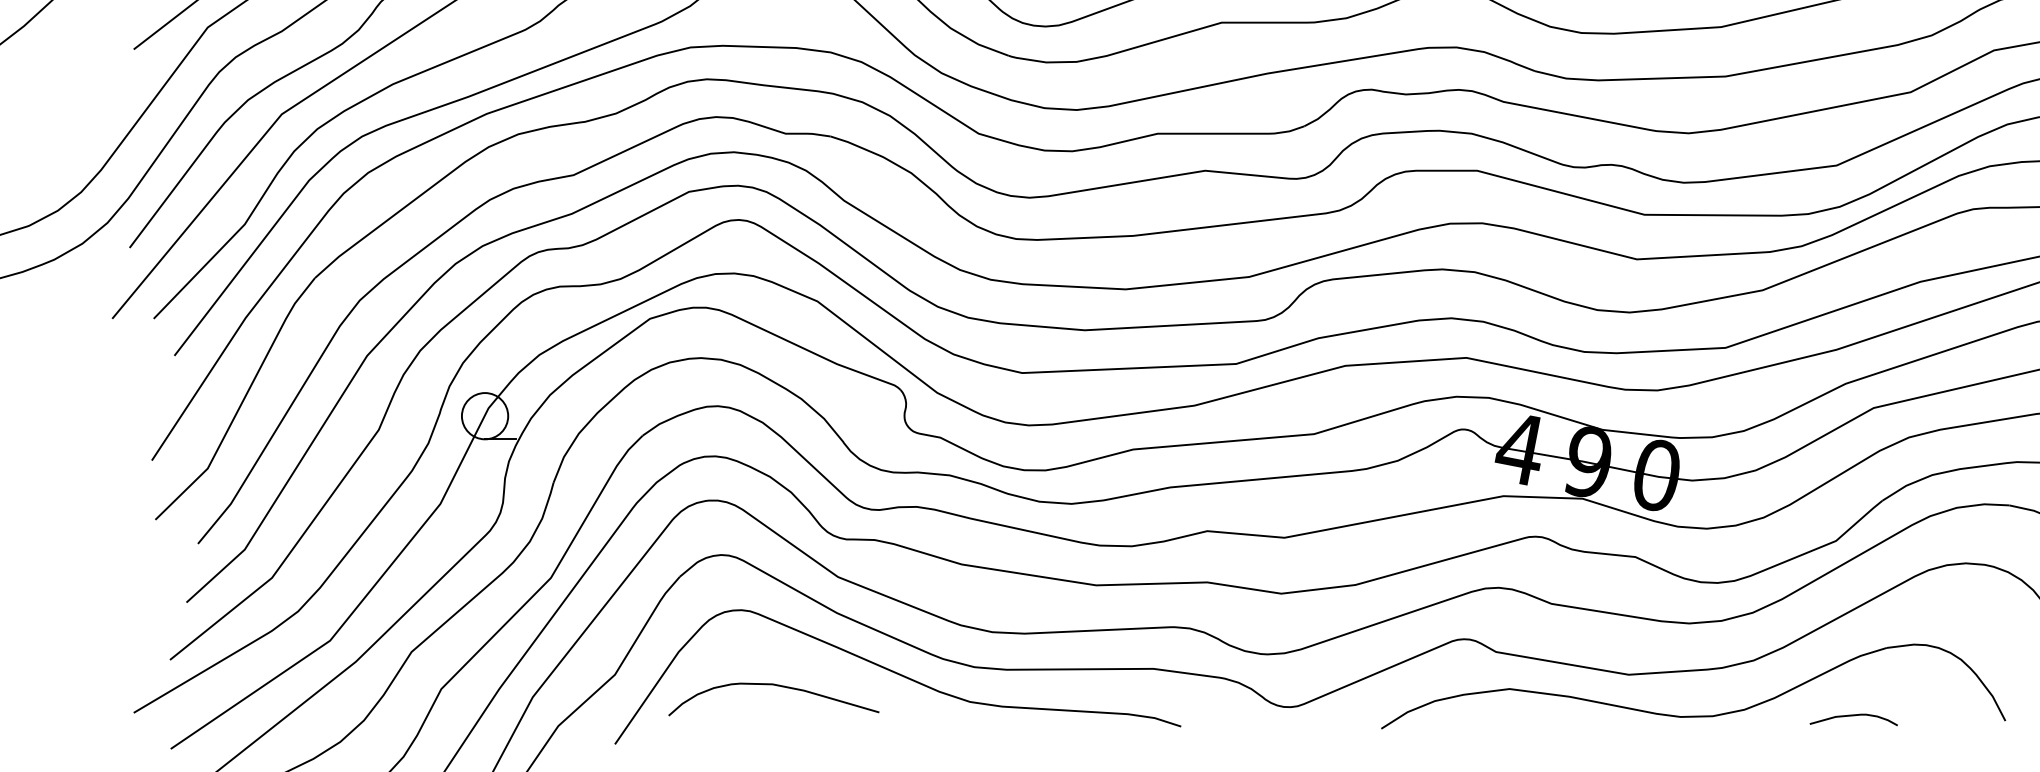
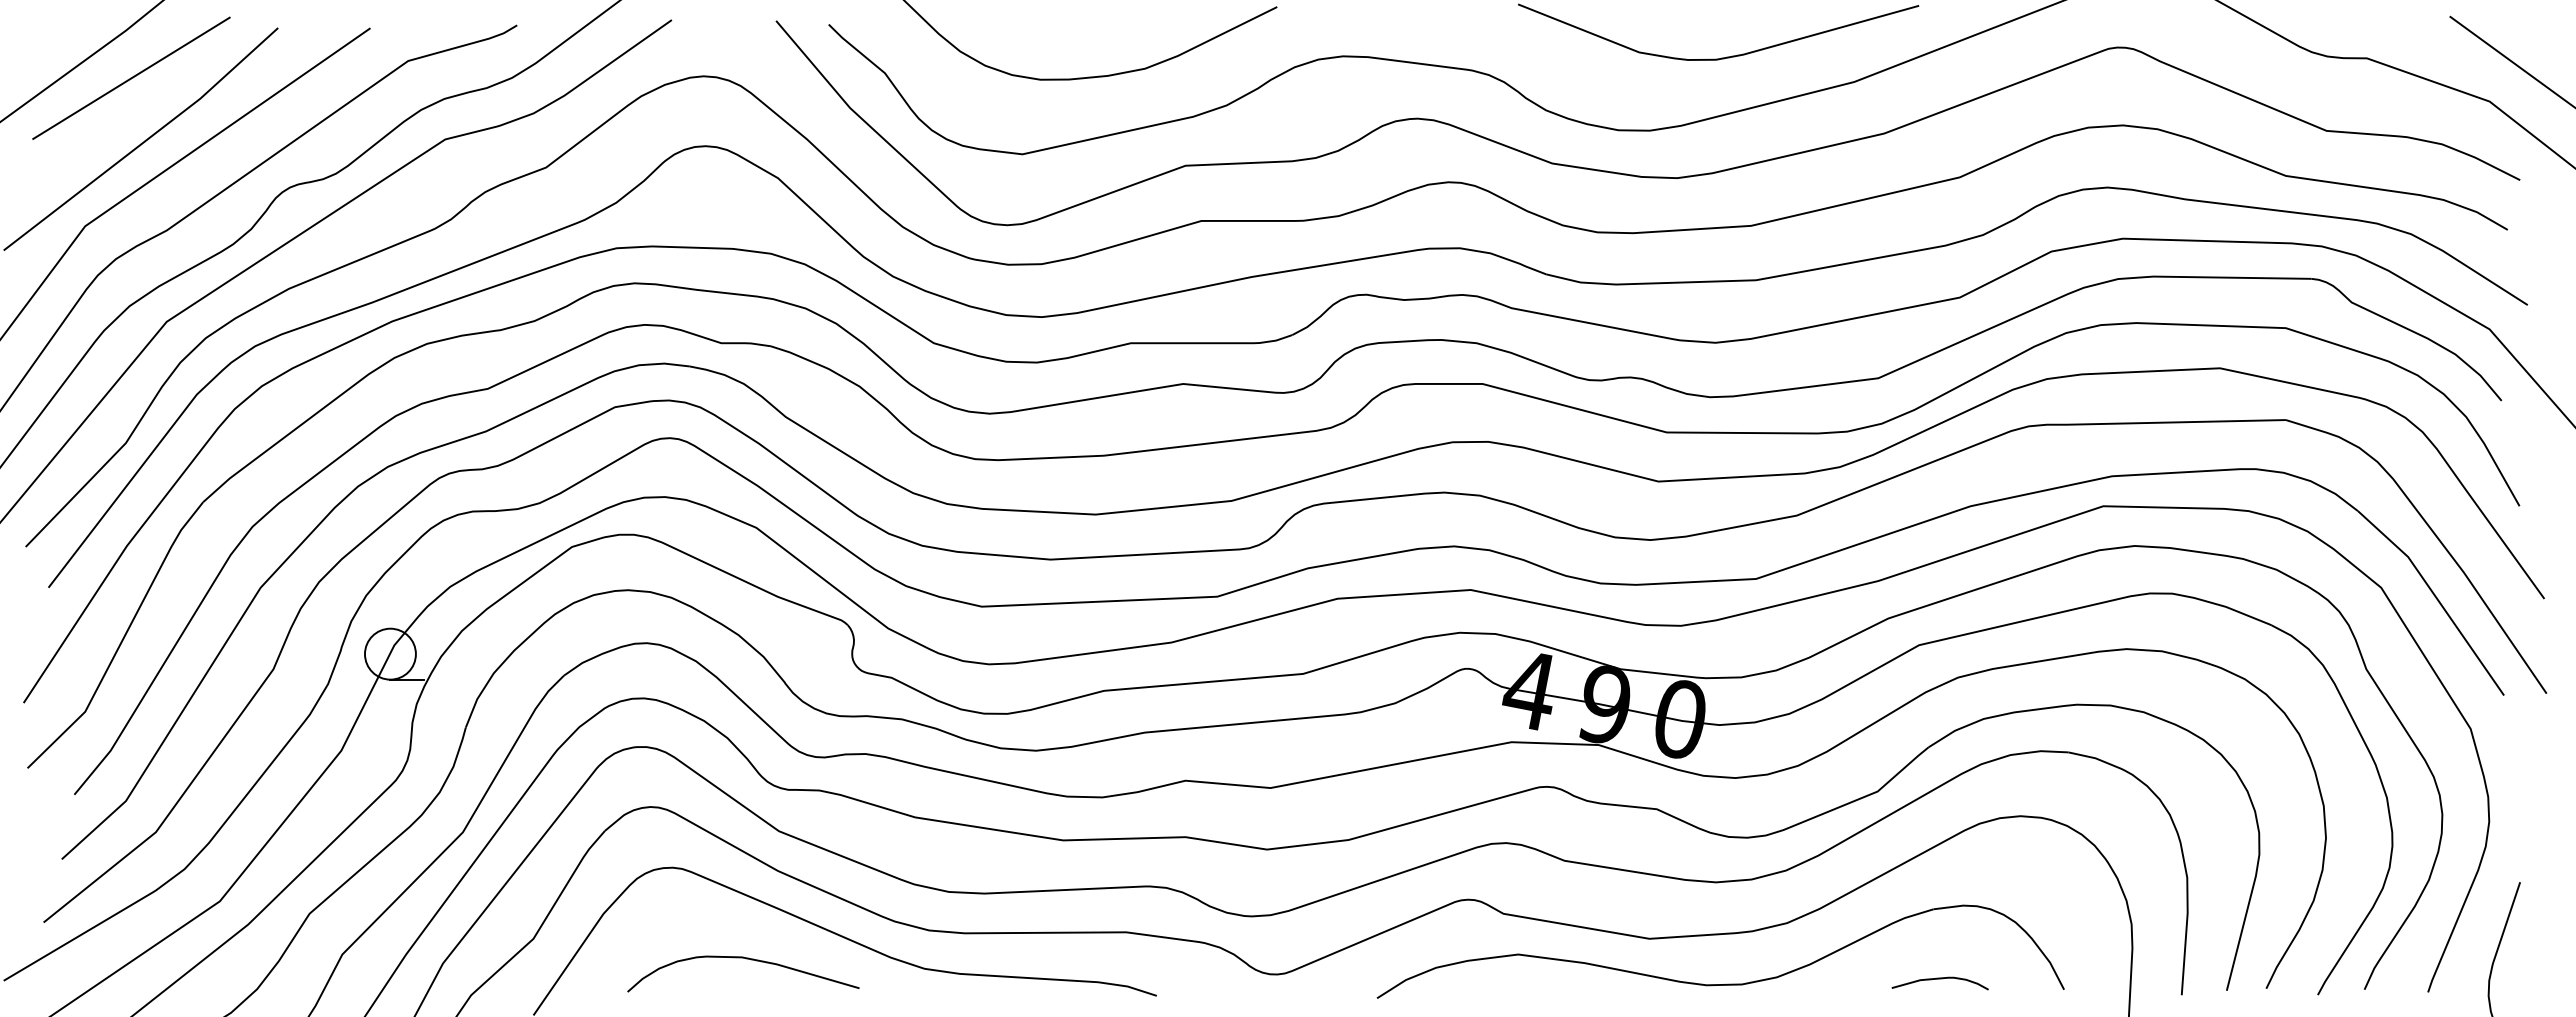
curve: (776, 686) -> (746, 959), moved
curve: (1853, 716) -> (1939, 979), moved

